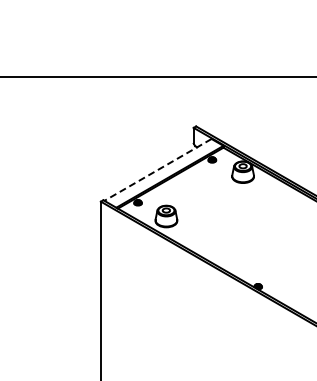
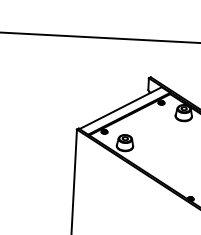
line: (158, 169) -> (121, 107), dashed -> solid

